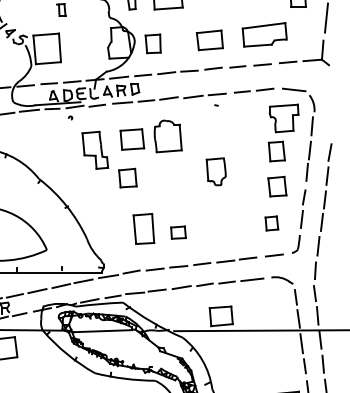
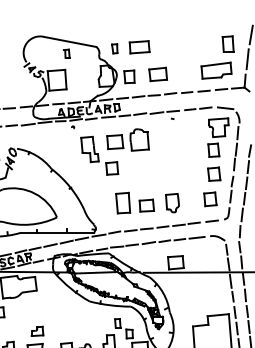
part: (264, 34) -> (216, 70), moved
part: (208, 40) -> (157, 74), moved
part: (216, 172) -> (172, 203), moved
part: (271, 223) -> (210, 199), size x1.43
part: (178, 232) -> (146, 205), size x1.43

